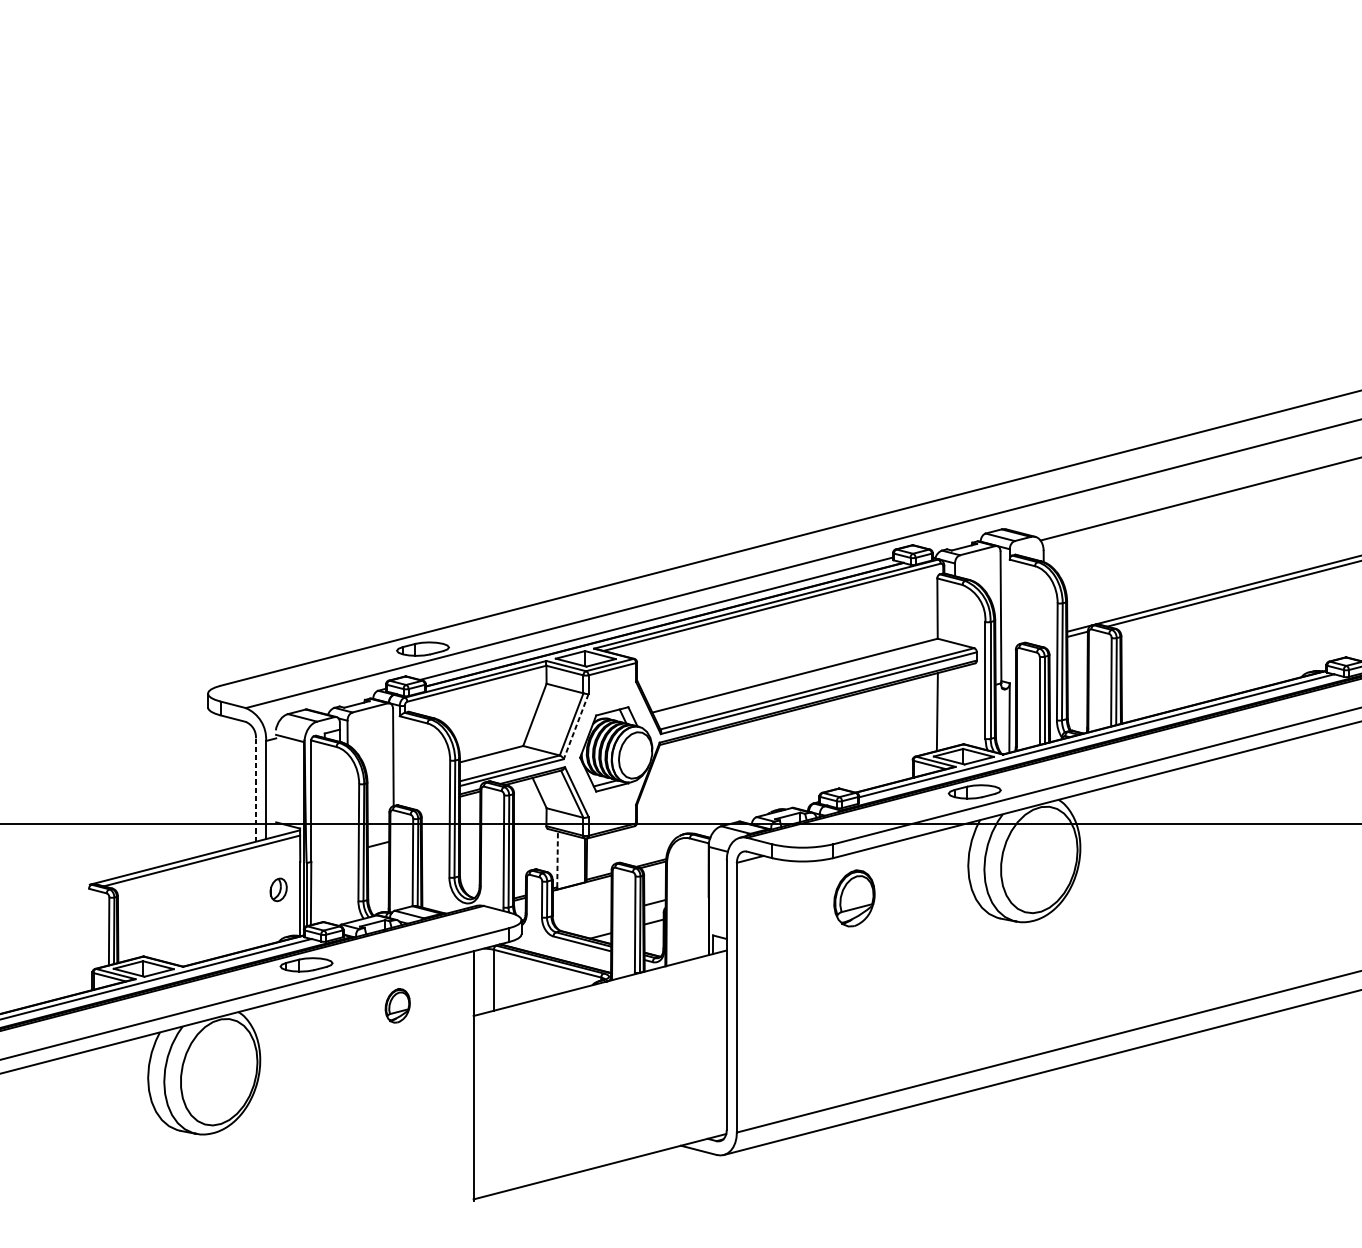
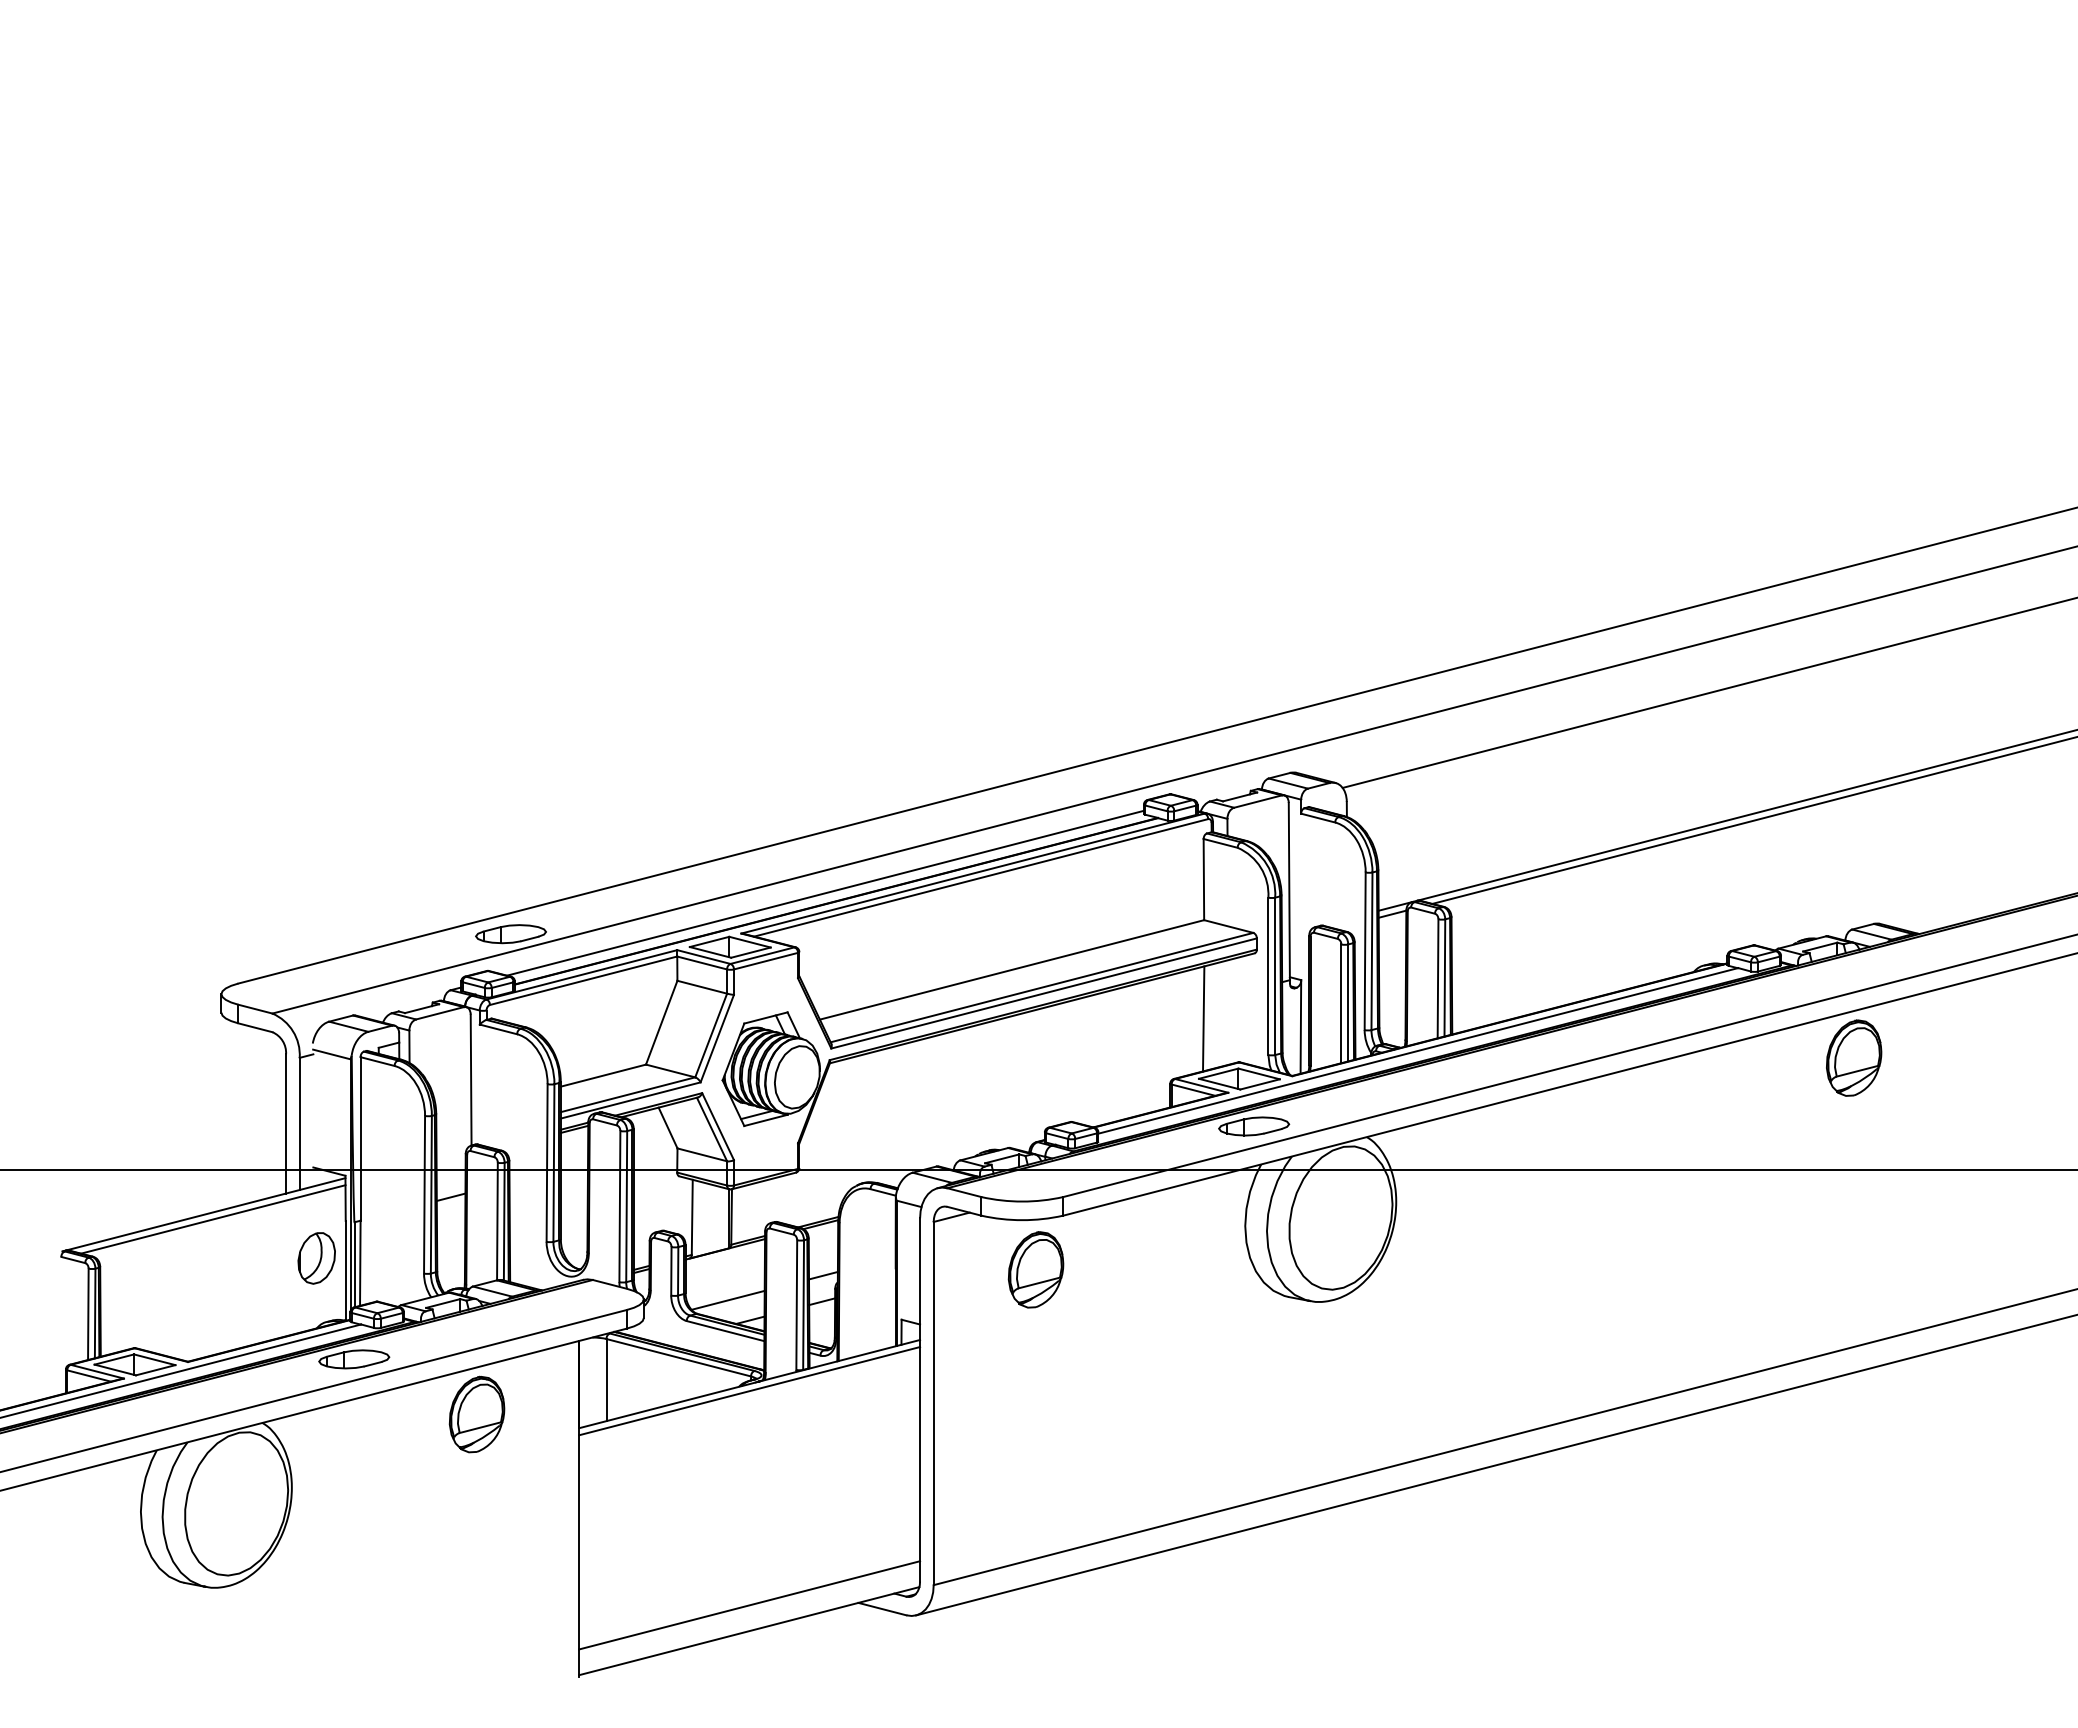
line: (576, 726) -> (717, 1038), dashed -> solid
line: (256, 789) -> (286, 1123), dashed -> solid
line: (557, 859) -> (692, 1217), dashed -> solid
part: (278, 889) -> (316, 1258), size x1.67
part: (854, 898) -> (1035, 1269), moved
line: (583, 920) -> (727, 1299), added
line: (600, 988) -> (749, 1391), added
part: (397, 1005) -> (476, 1414), size x1.67
line: (600, 1147) -> (749, 1605), added

